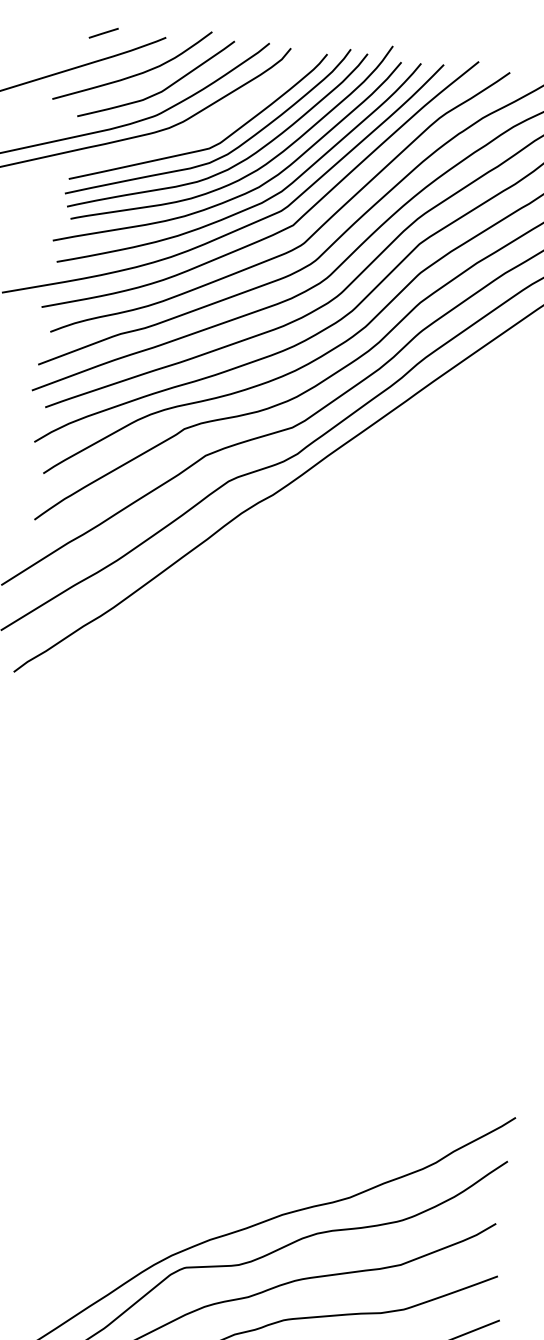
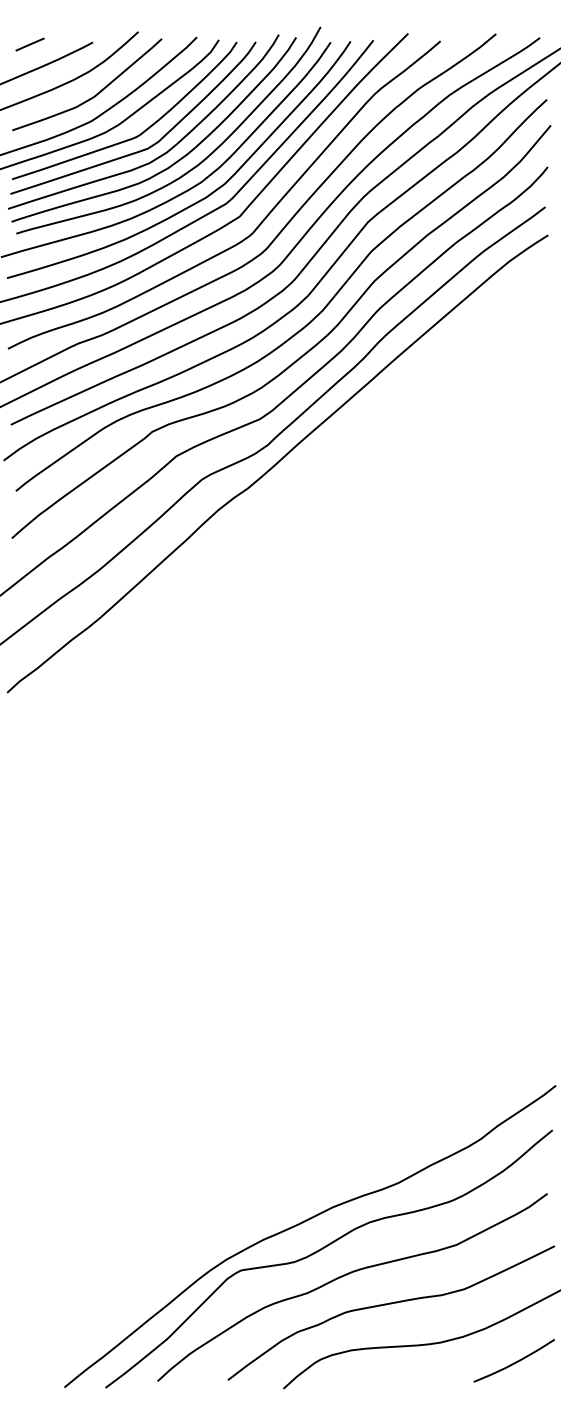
curve: (205, 130) -> (142, 131), added

